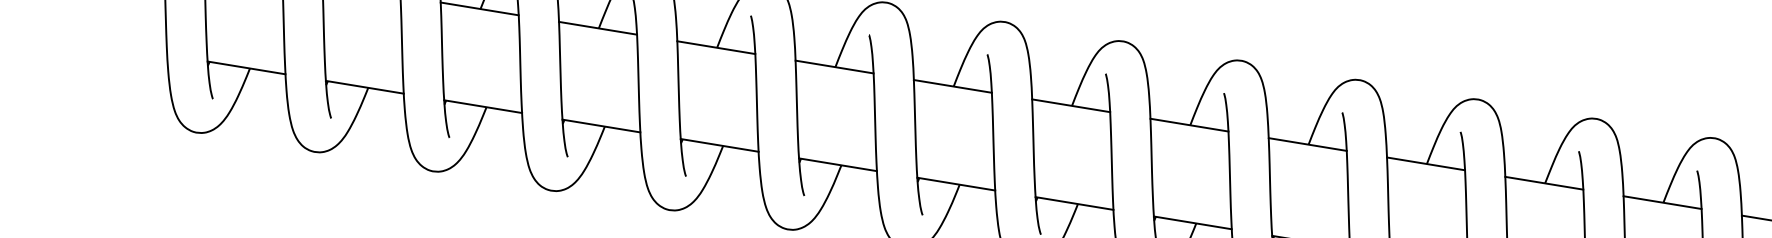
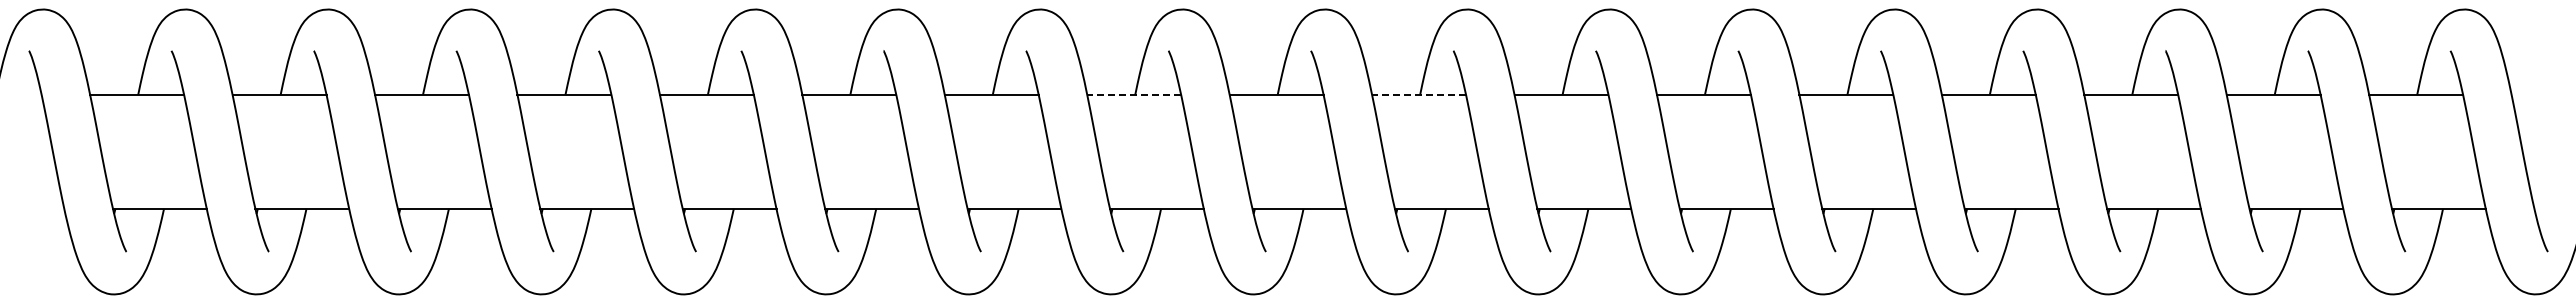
line: (1071, 105) -> (1134, 94), solid -> dashed
line: (1308, 144) -> (1419, 94), solid -> dashed

